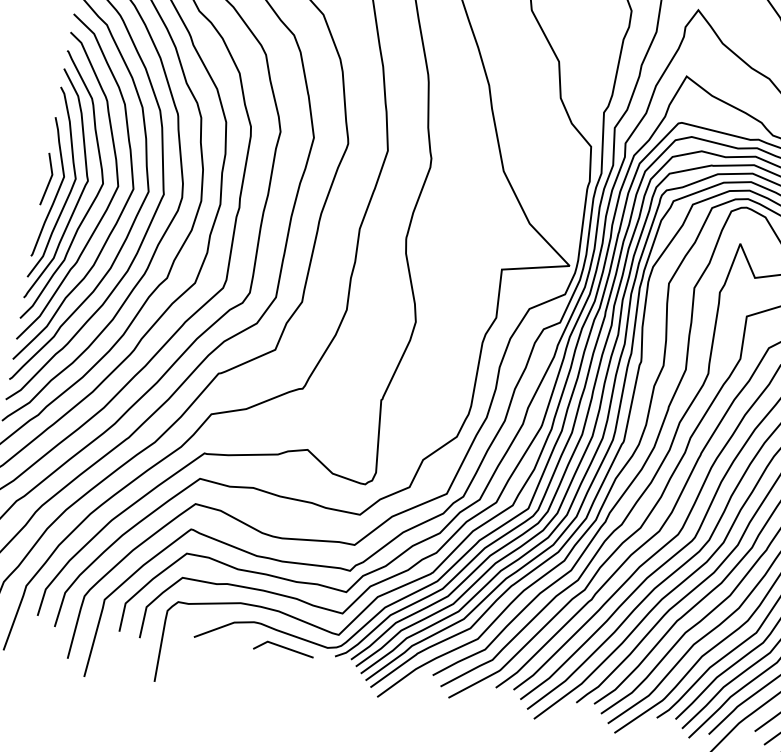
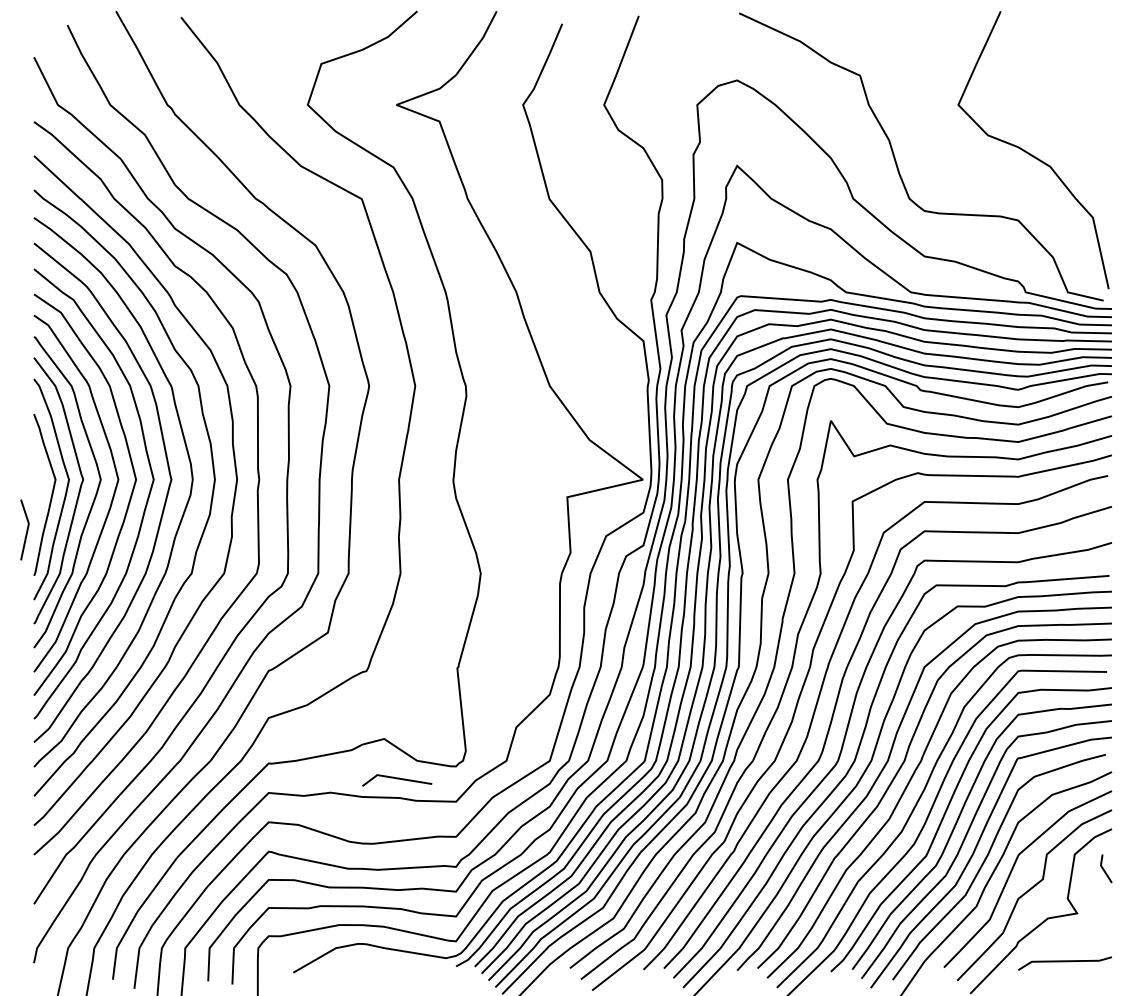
line: (49, 179) -> (26, 529), moved
line: (284, 648) -> (397, 779), moved

